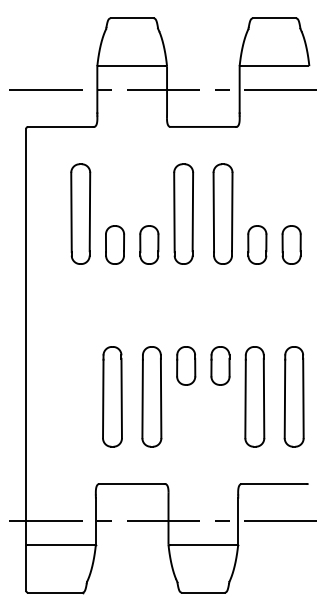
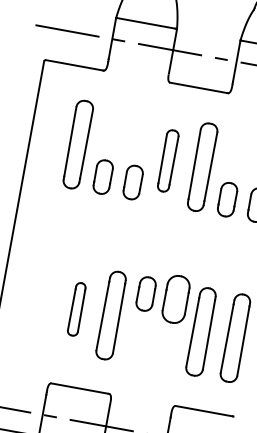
part: (183, 213) -> (168, 160), size x0.7
part: (220, 365) -> (176, 299), size x1.4
part: (112, 396) -> (76, 309), size x0.6

